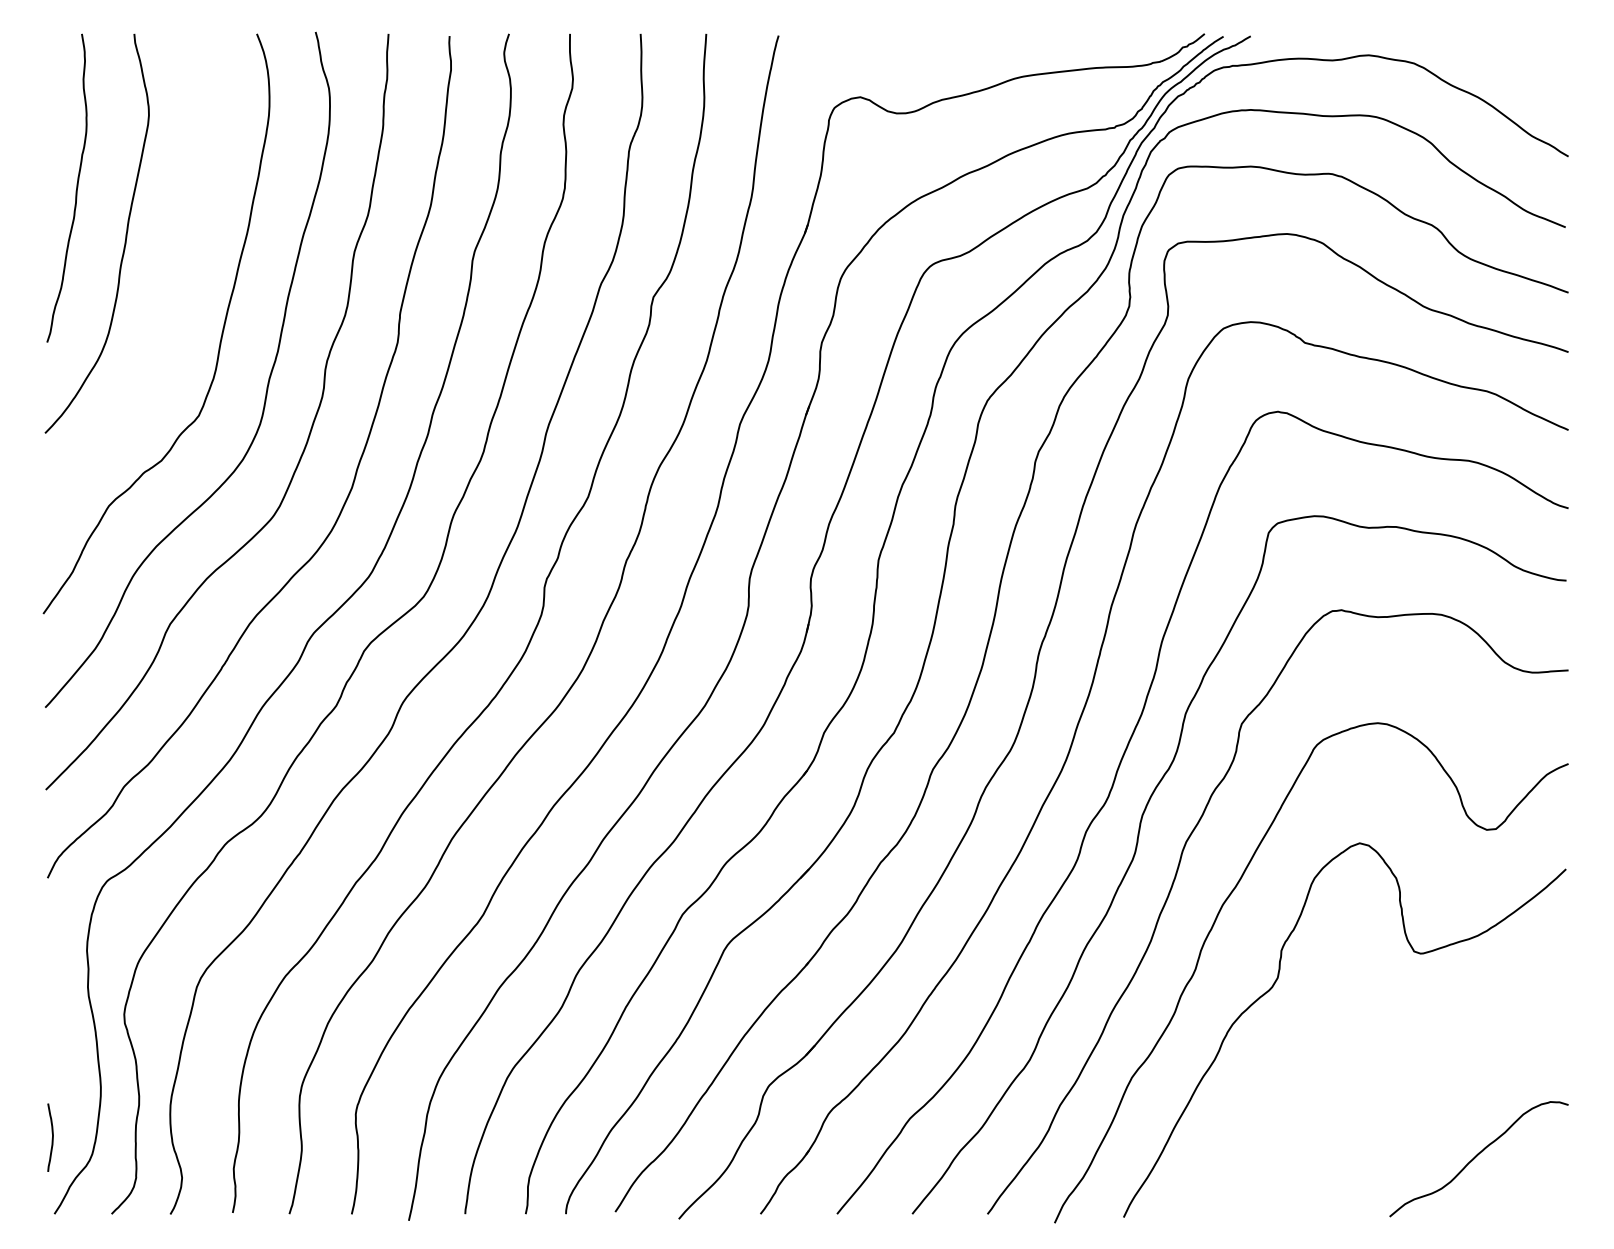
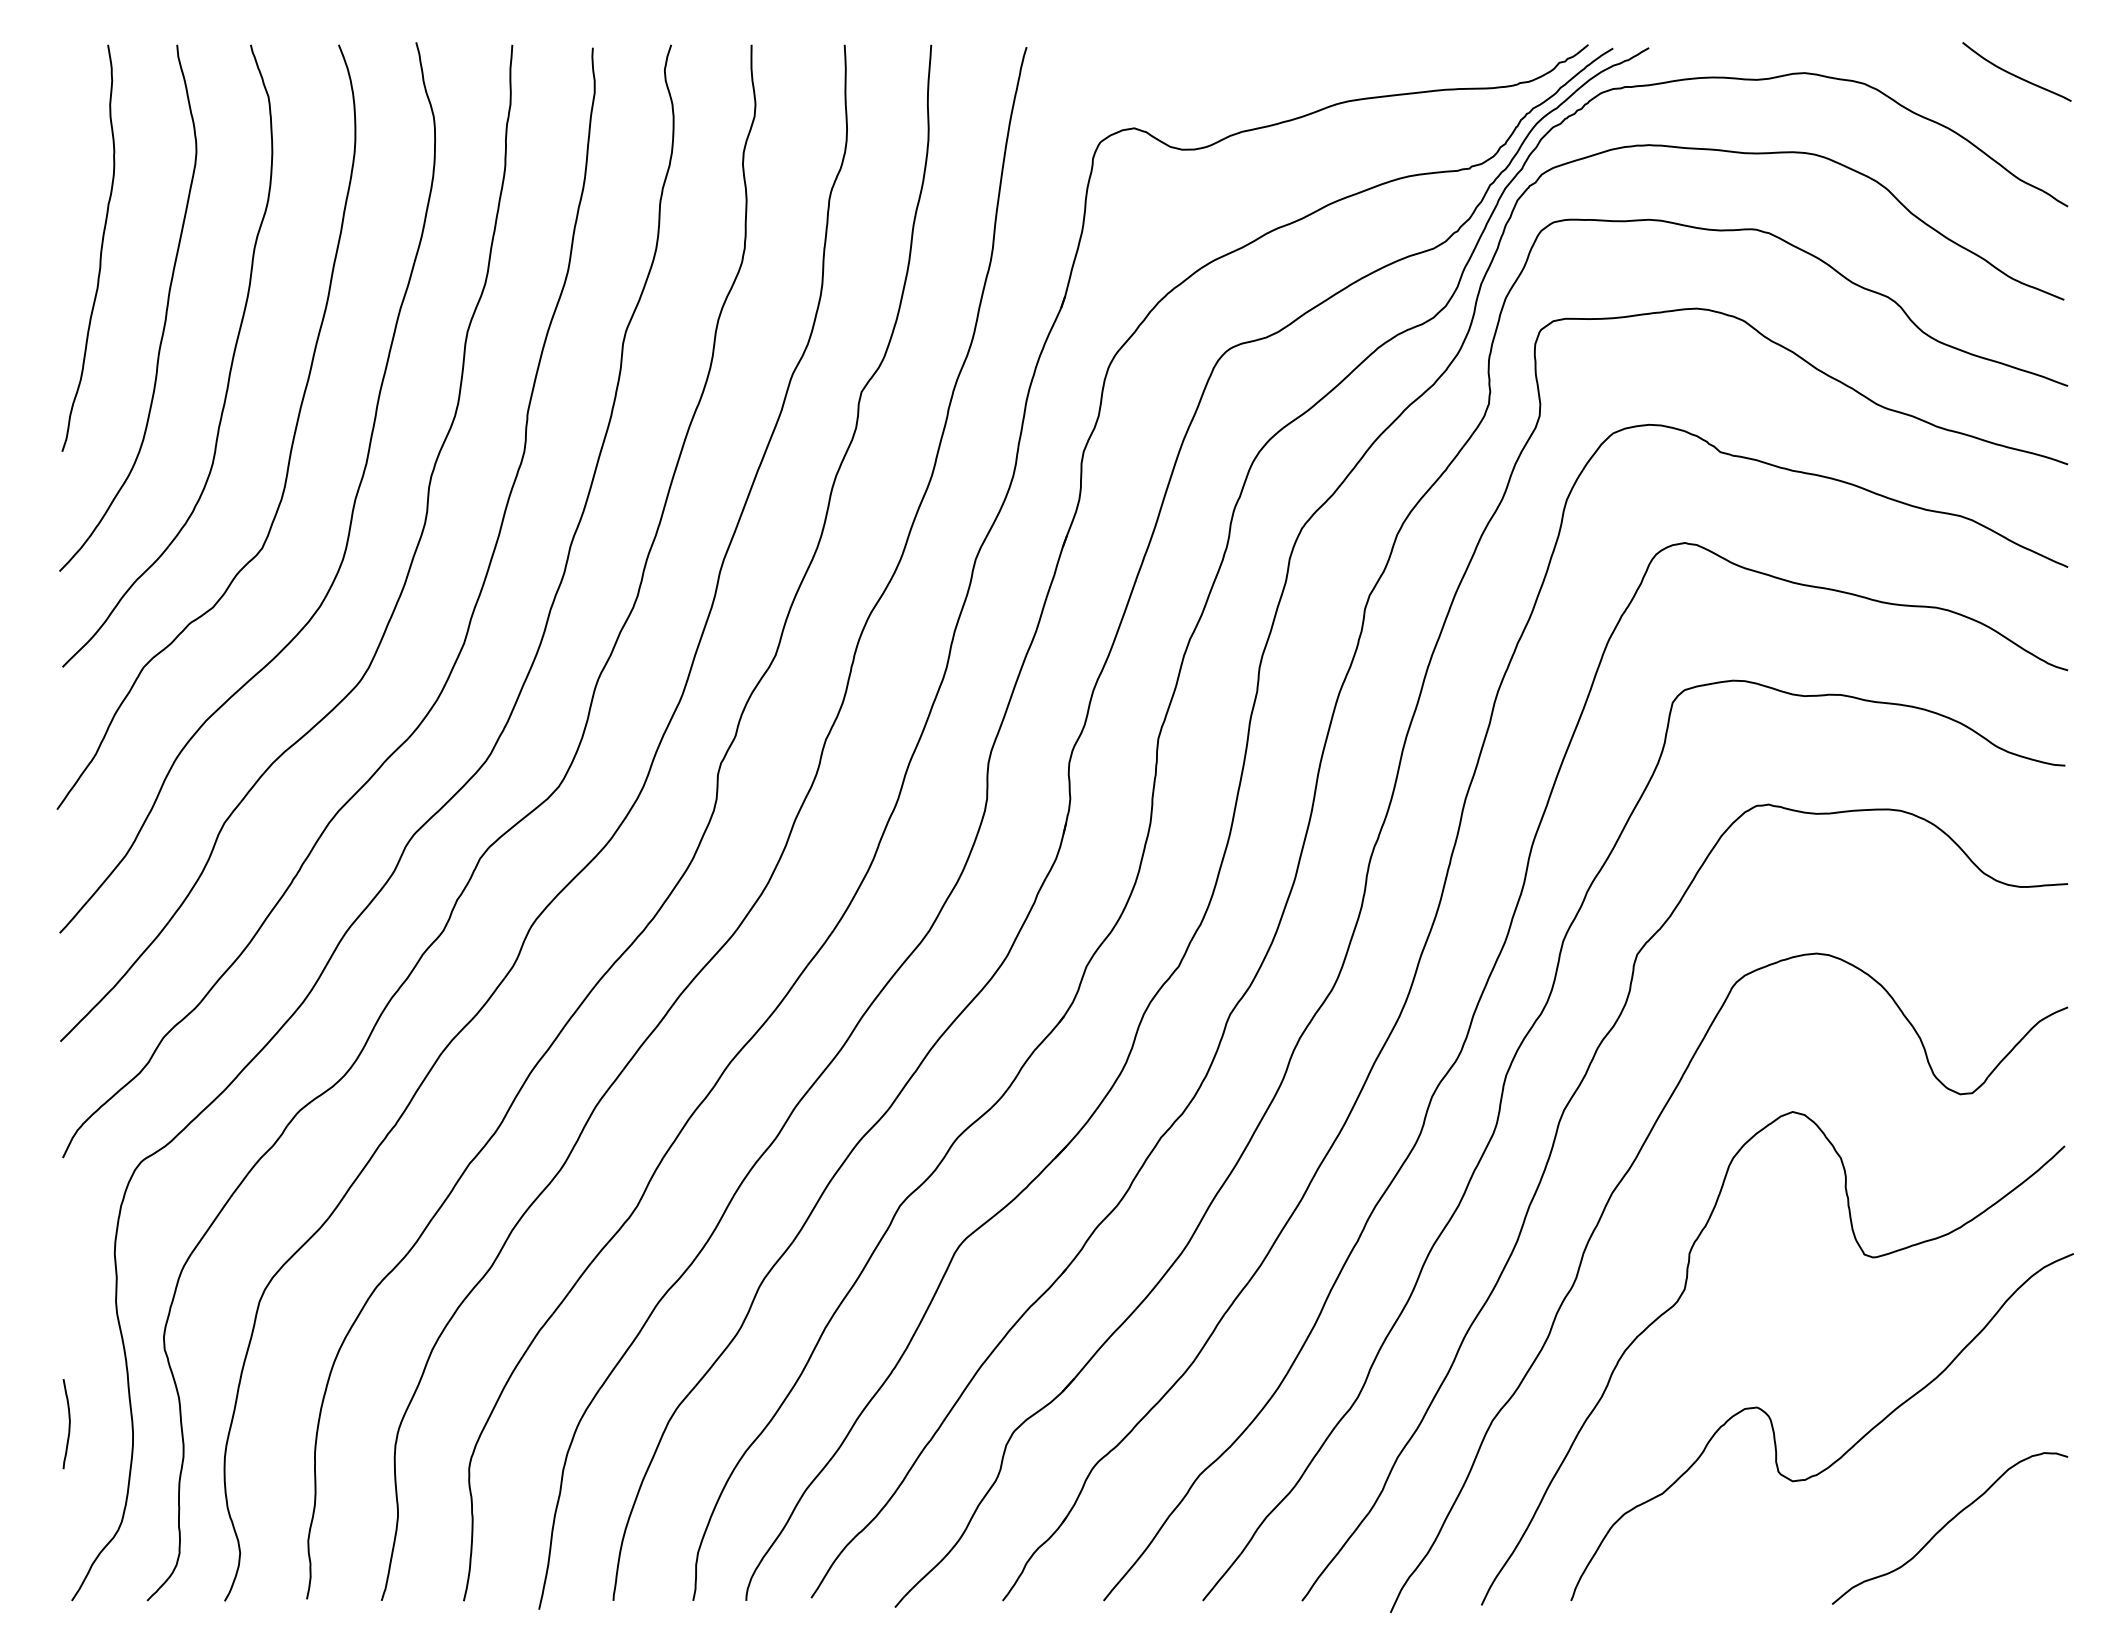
curve: (1527, 56) -> (2014, 74), added
curve: (174, 277) -> (230, 365), added
curve: (1399, 1100) -> (1845, 1451), added
curve: (51, 1138) -> (68, 1424), moved

